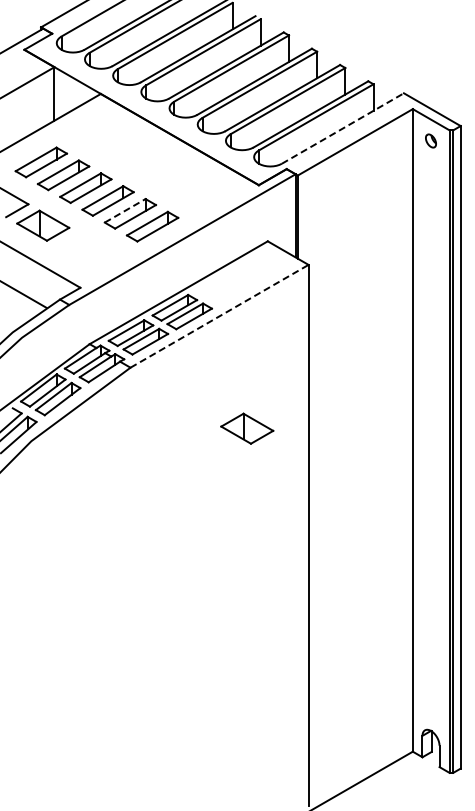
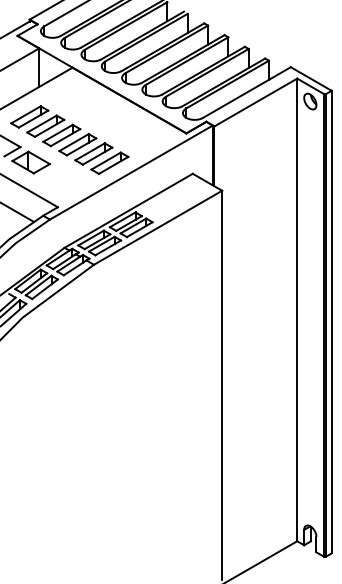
line: (343, 128) -> (247, 92), dashed -> solid
part: (430, 140) -> (309, 101), size x1.67
line: (125, 210) -> (90, 151), dashed -> solid
line: (219, 316) -> (158, 227), dashed -> solid
part: (247, 428) -> (178, 308), removed

